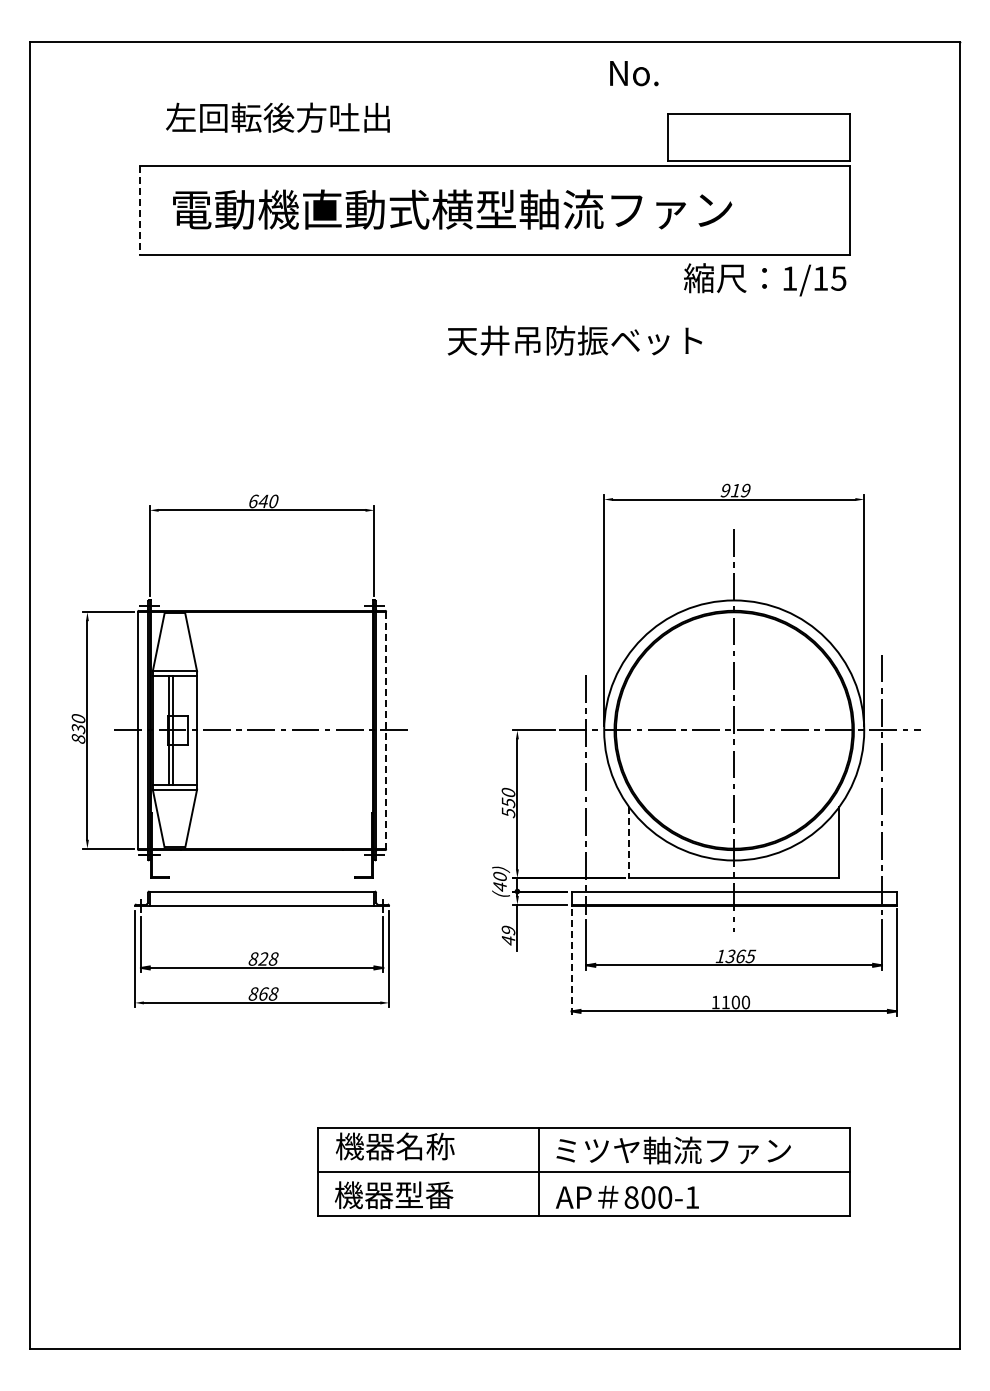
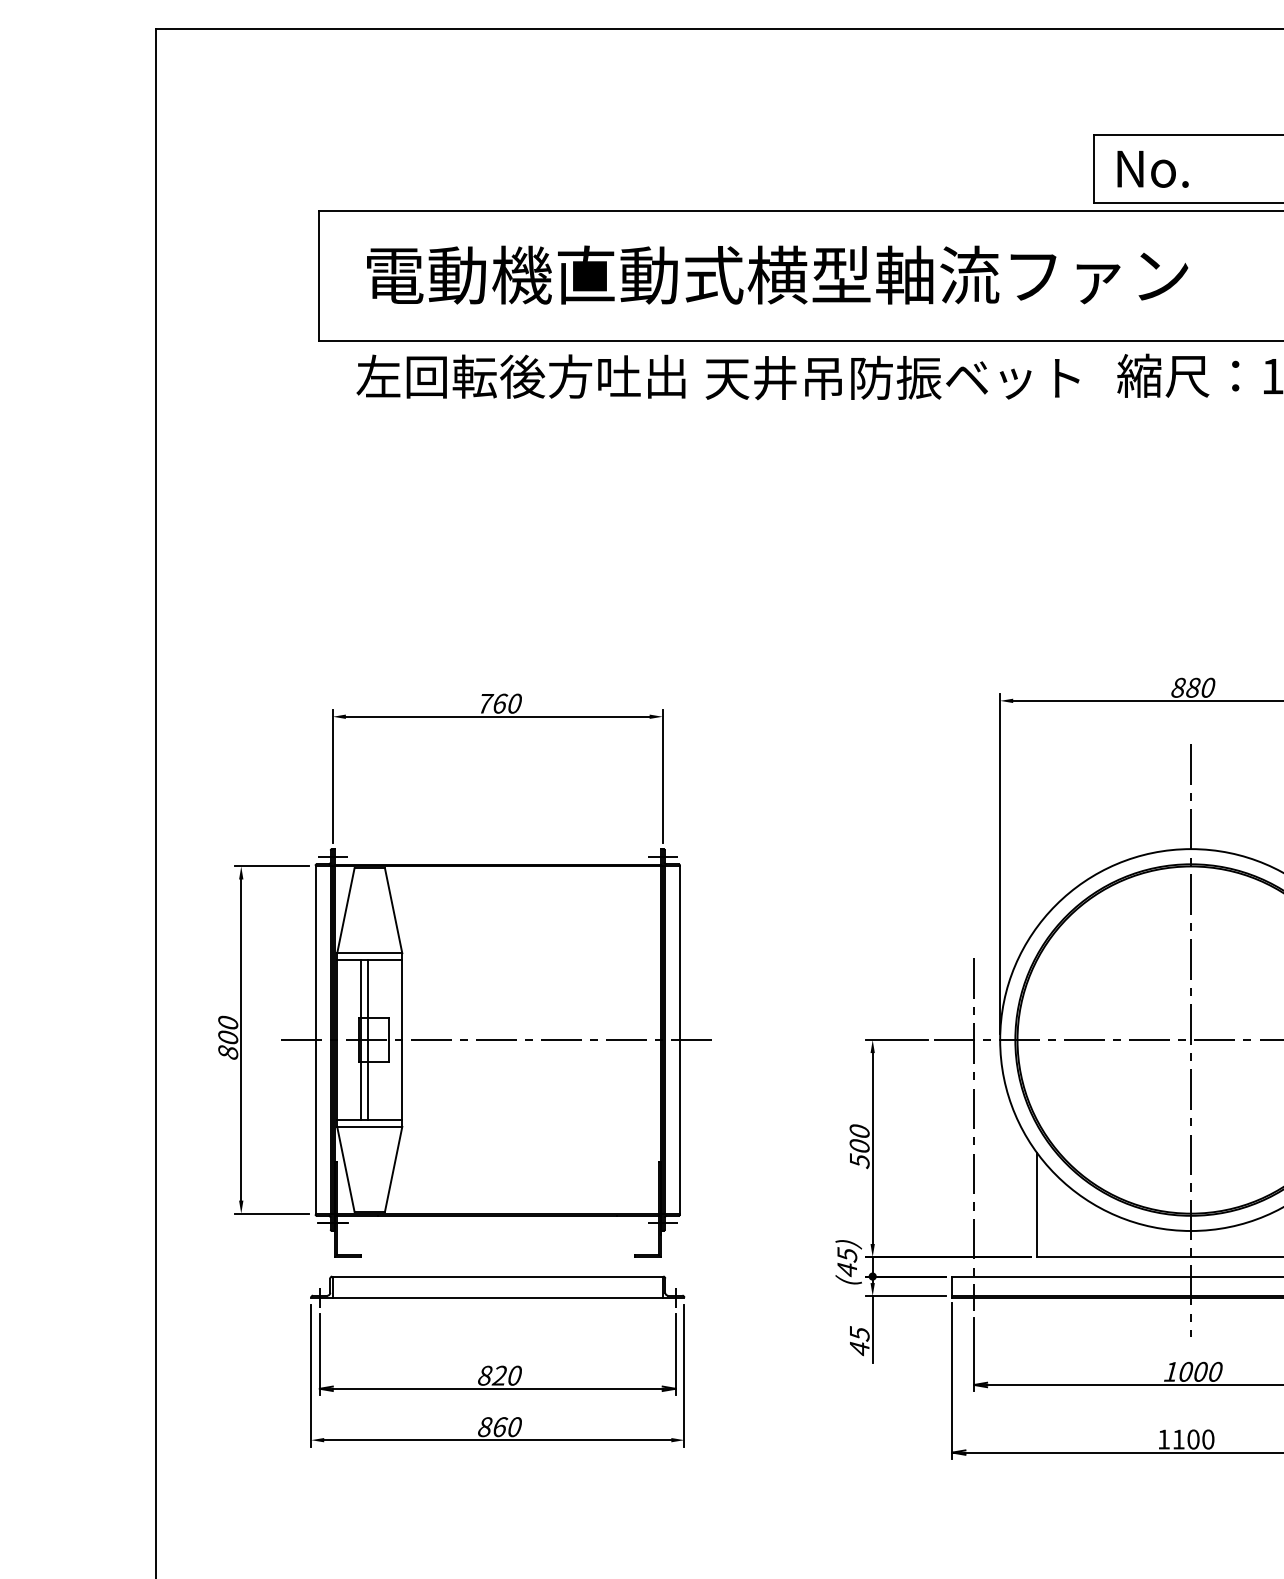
text: (634, 73) -> (1153, 169), moved
text: (277, 117) -> (520, 376), moved
line: (140, 210) -> (319, 276), dashed -> solid
text: (574, 340) -> (891, 377), moved
text: (735, 490) -> (1193, 687), 919 -> 880
text: (259, 501) -> (493, 703), 640 -> 760
text: (78, 729) -> (228, 1038), 830 -> 800
line: (386, 730) -> (680, 1040), dashed -> solid
text: (508, 802) -> (859, 1145), 550 -> 500
line: (629, 843) -> (1037, 1206), dashed -> solid
text: (499, 876) -> (846, 1254), (40) -> (45)
text: (508, 930) -> (859, 1333), 49 -> 45
text: (740, 956) -> (1200, 1371), 1365 -> 1000
text: (273, 958) -> (514, 1374), 828 -> 820
line: (571, 963) -> (952, 1382), dashed -> solid
text: (273, 993) -> (514, 1426), 868 -> 860

